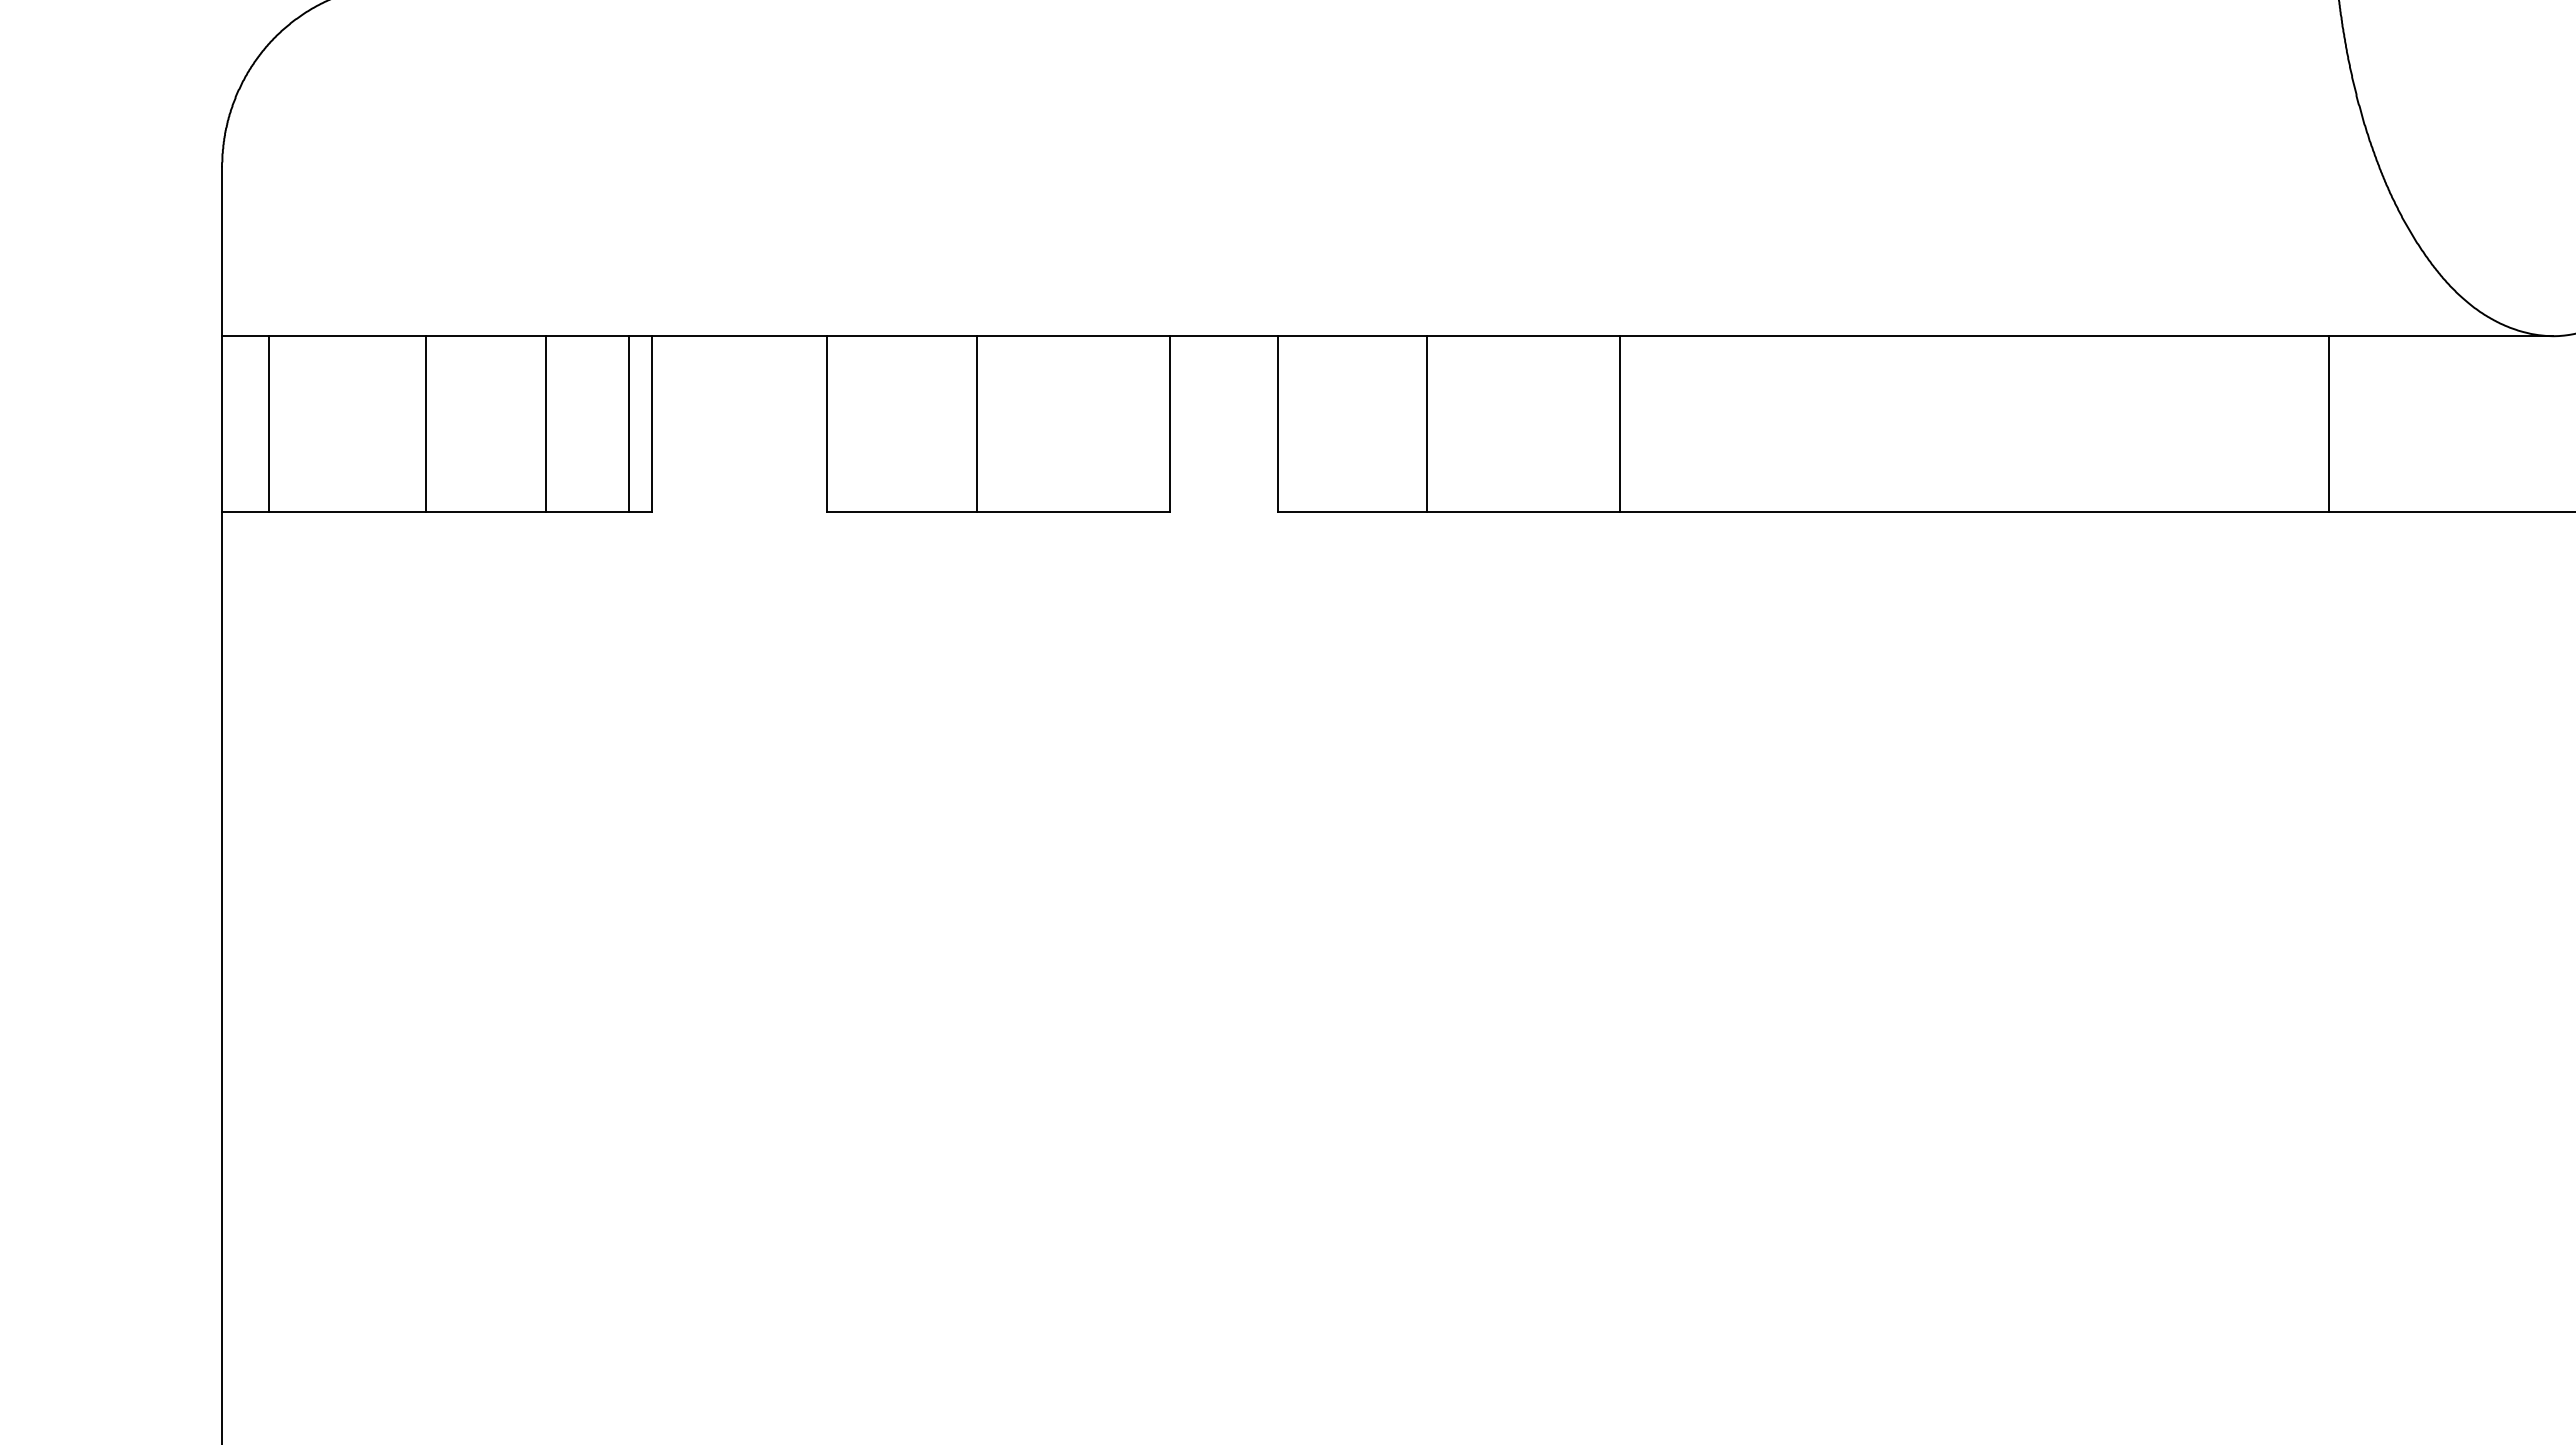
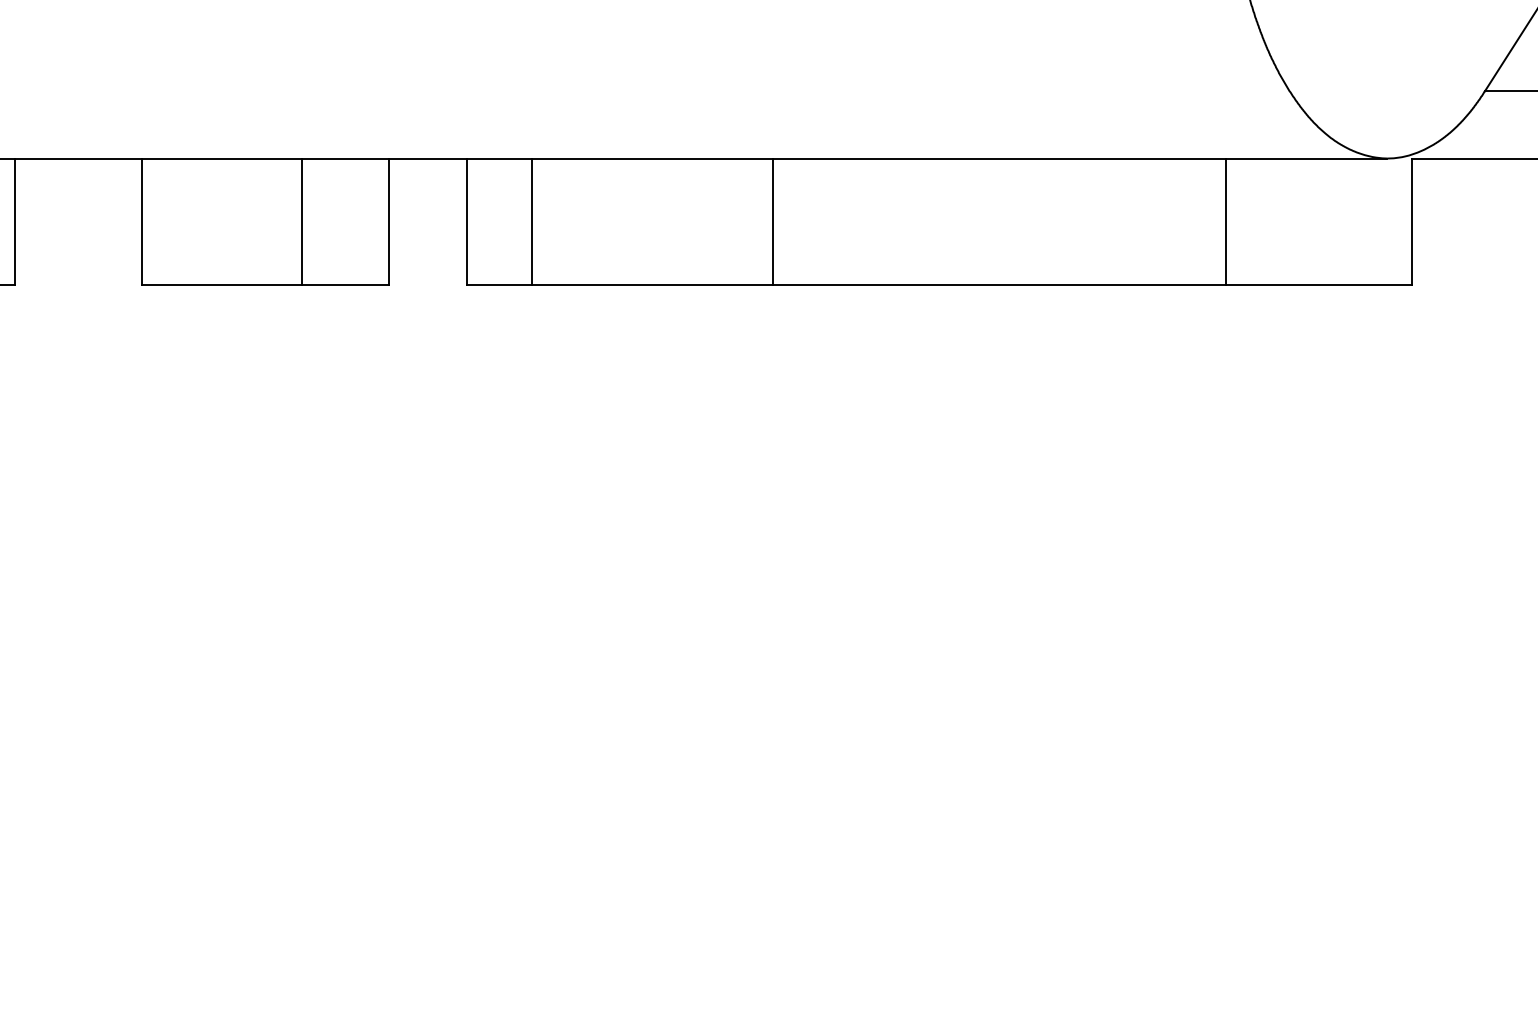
line: (976, 423) -> (302, 221), moved
line: (1427, 423) -> (532, 221), moved
line: (1620, 423) -> (772, 221), moved

